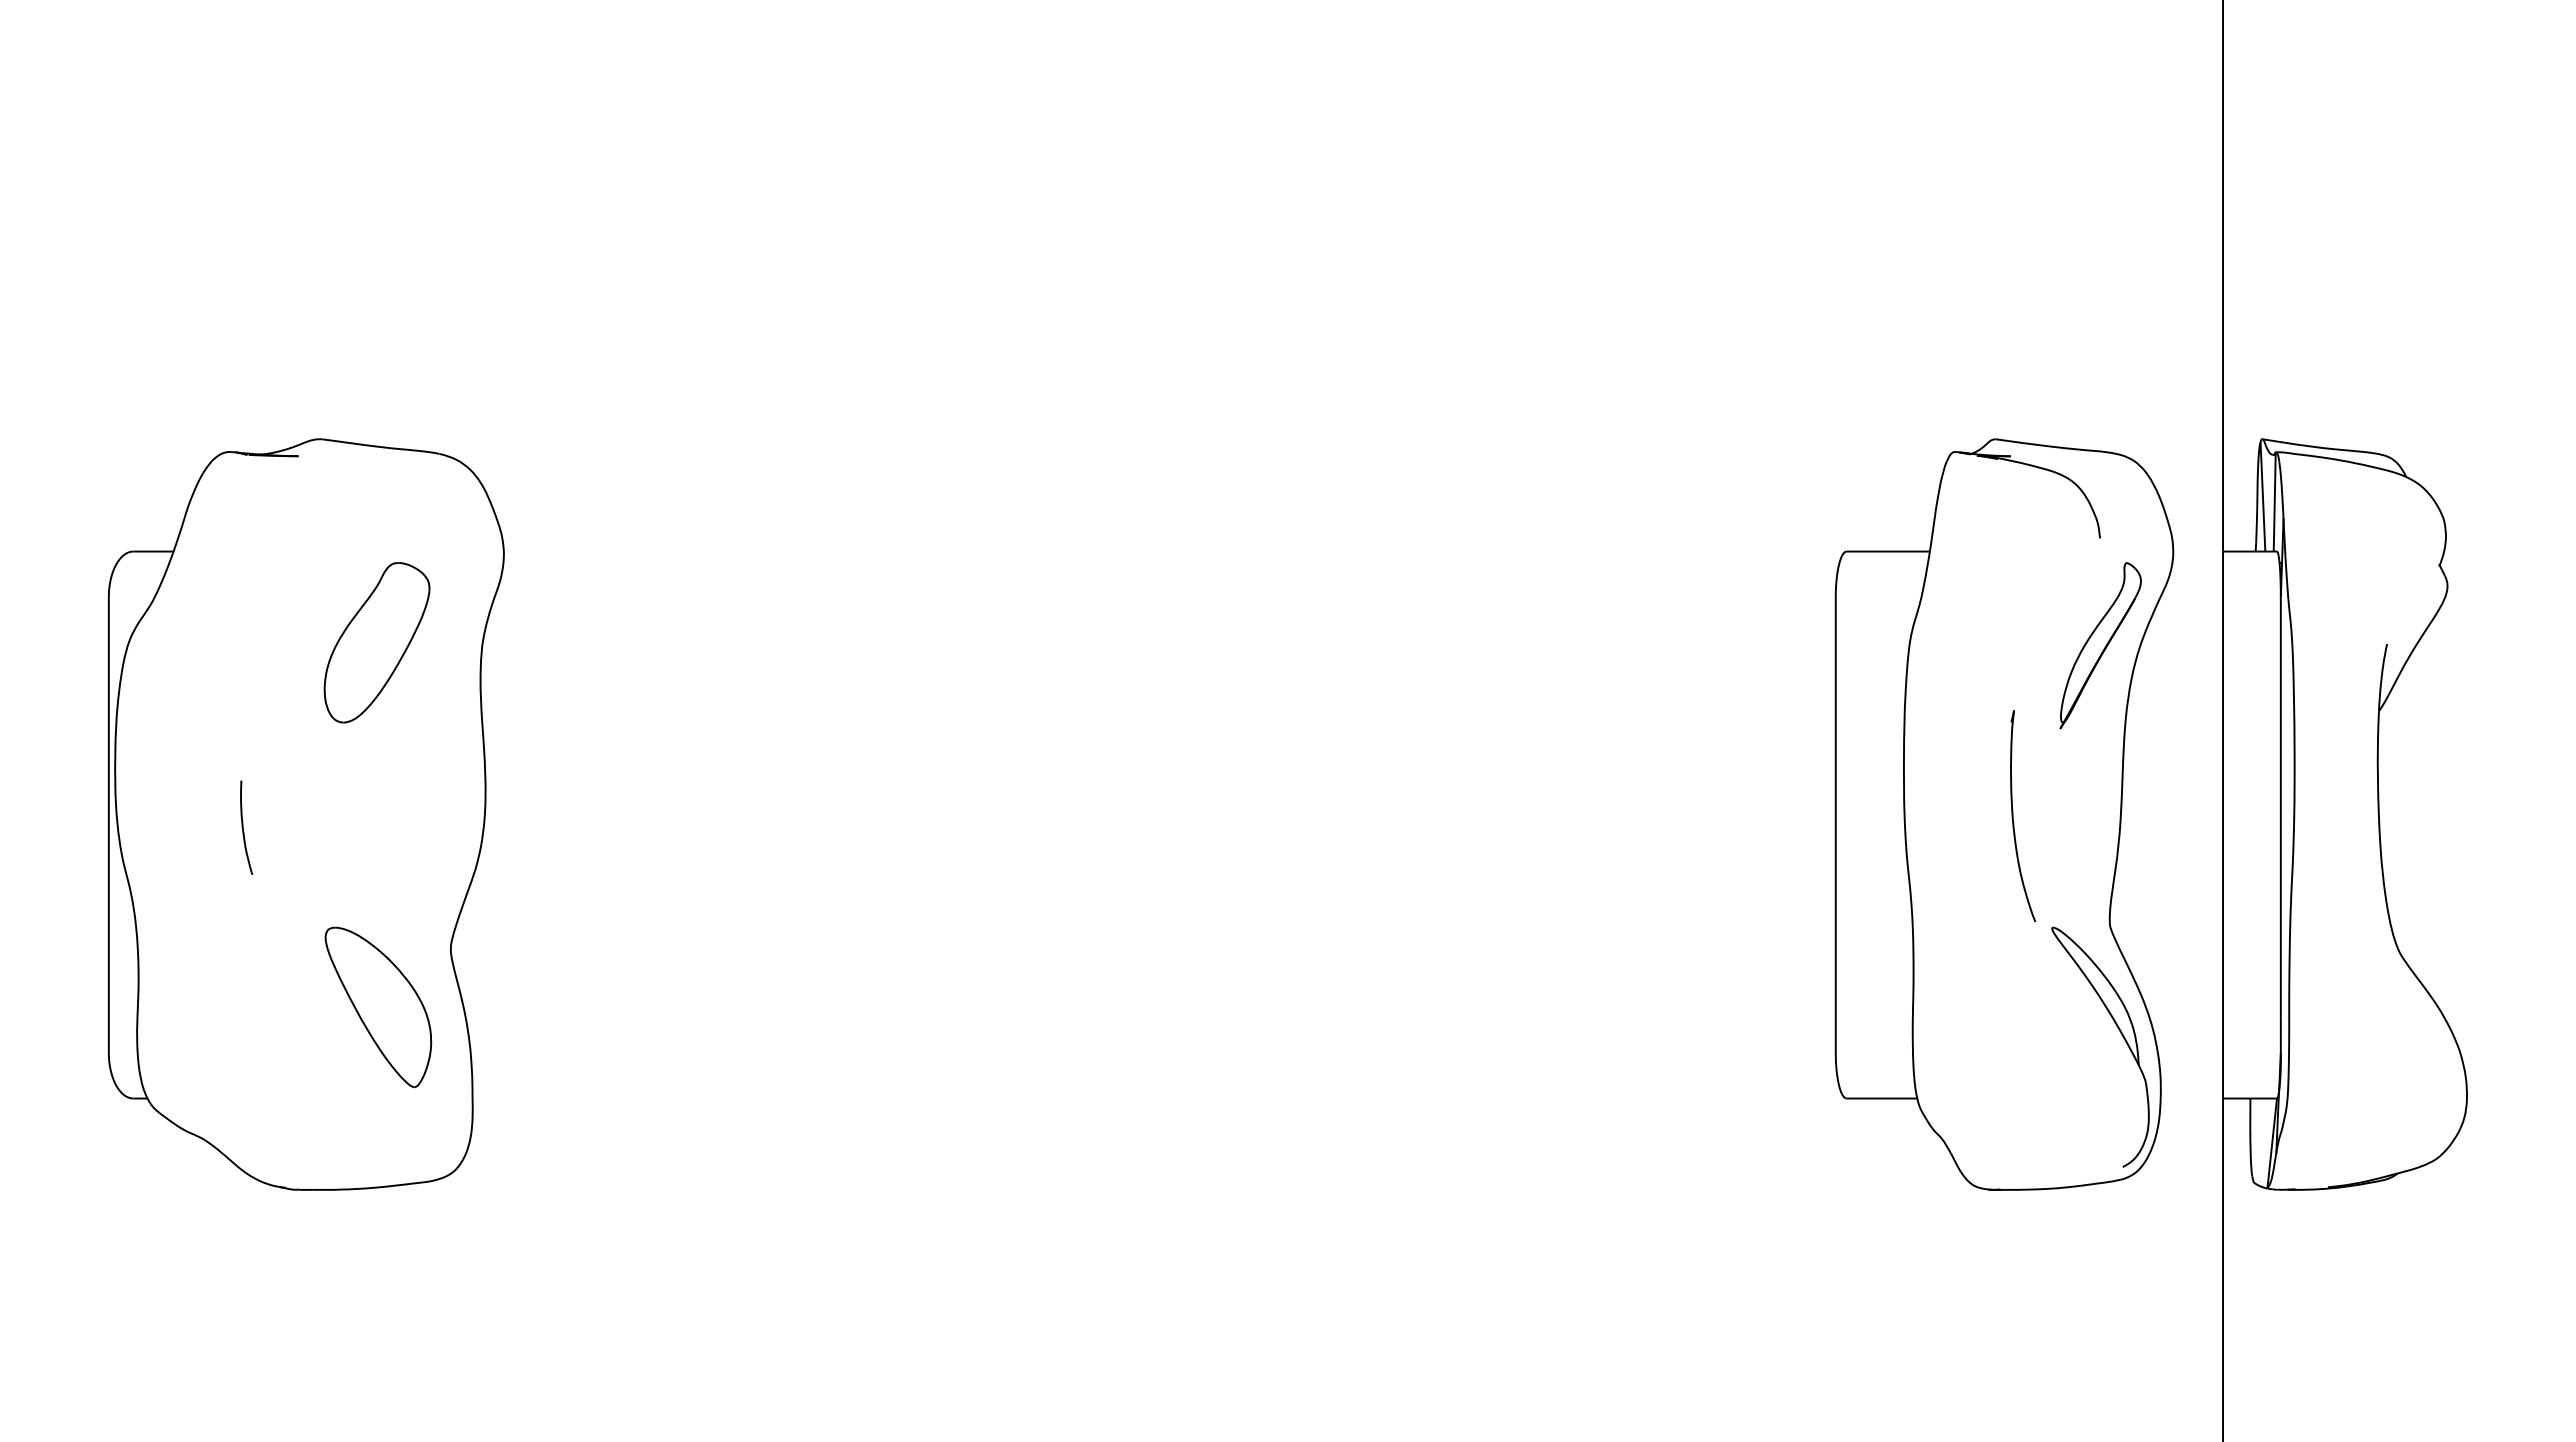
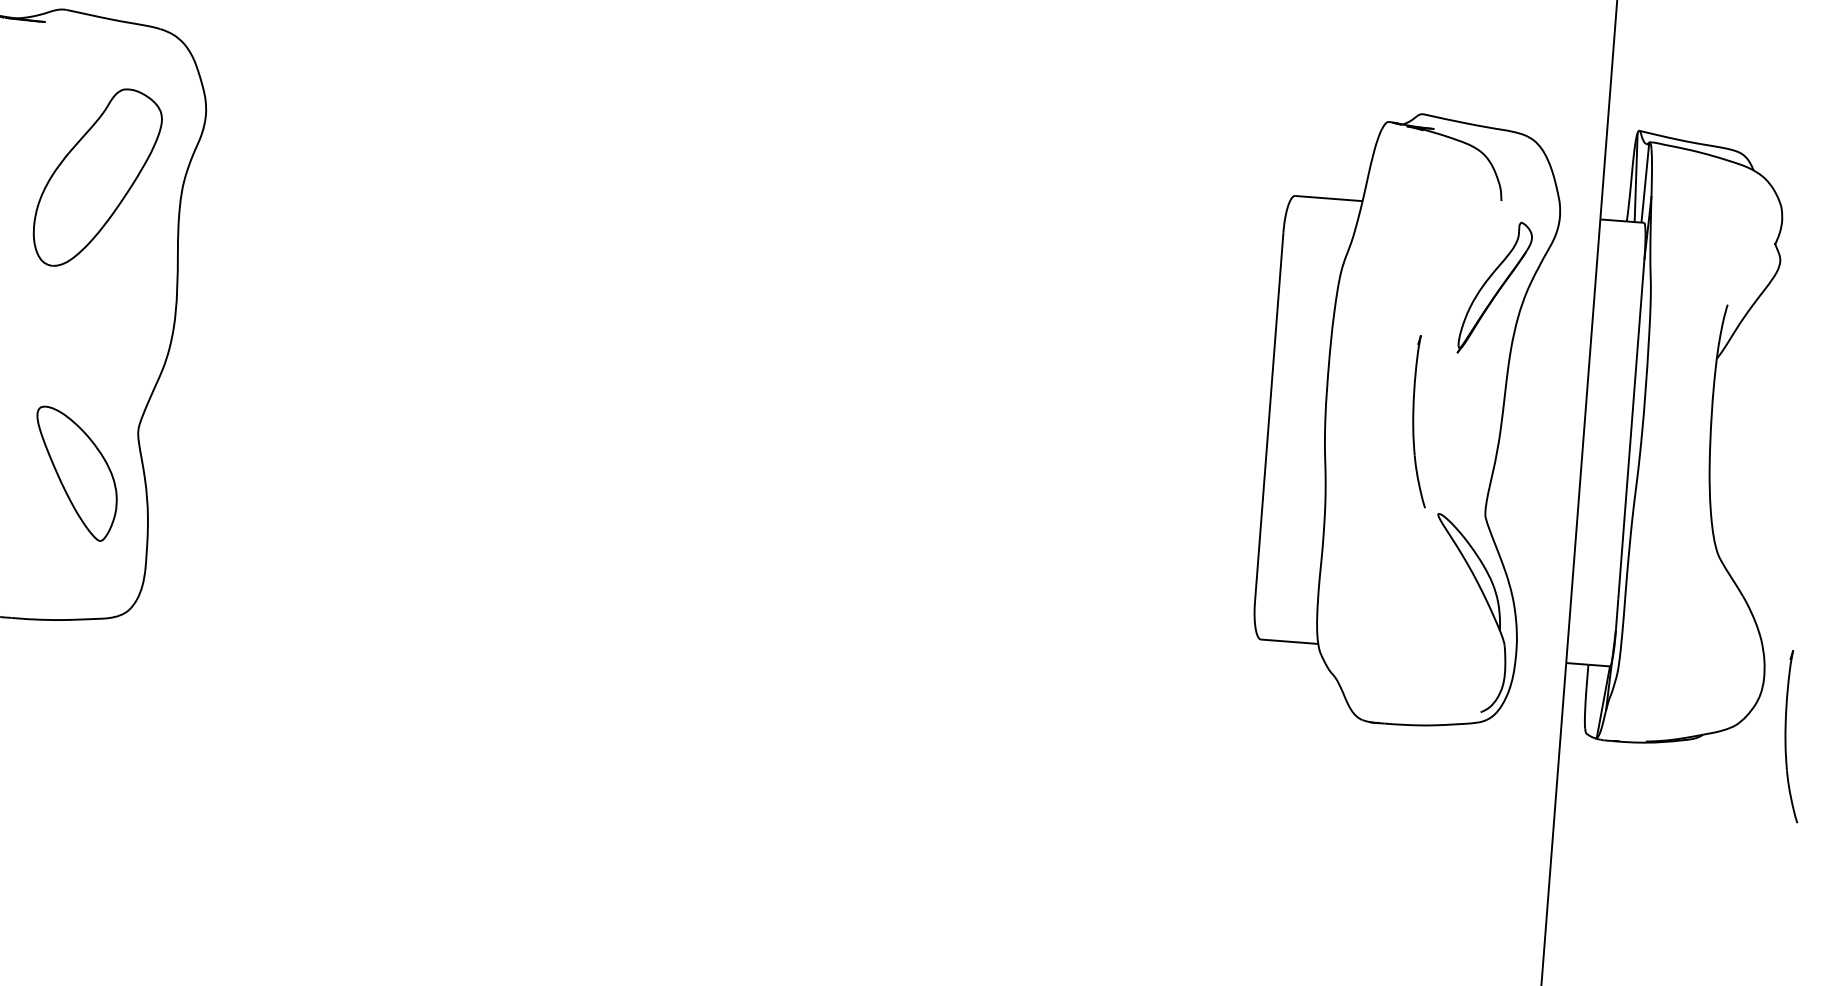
part: (376, 642) -> (97, 177), size x1.4
part: (2499, 1167) -> (1786, 736), added

